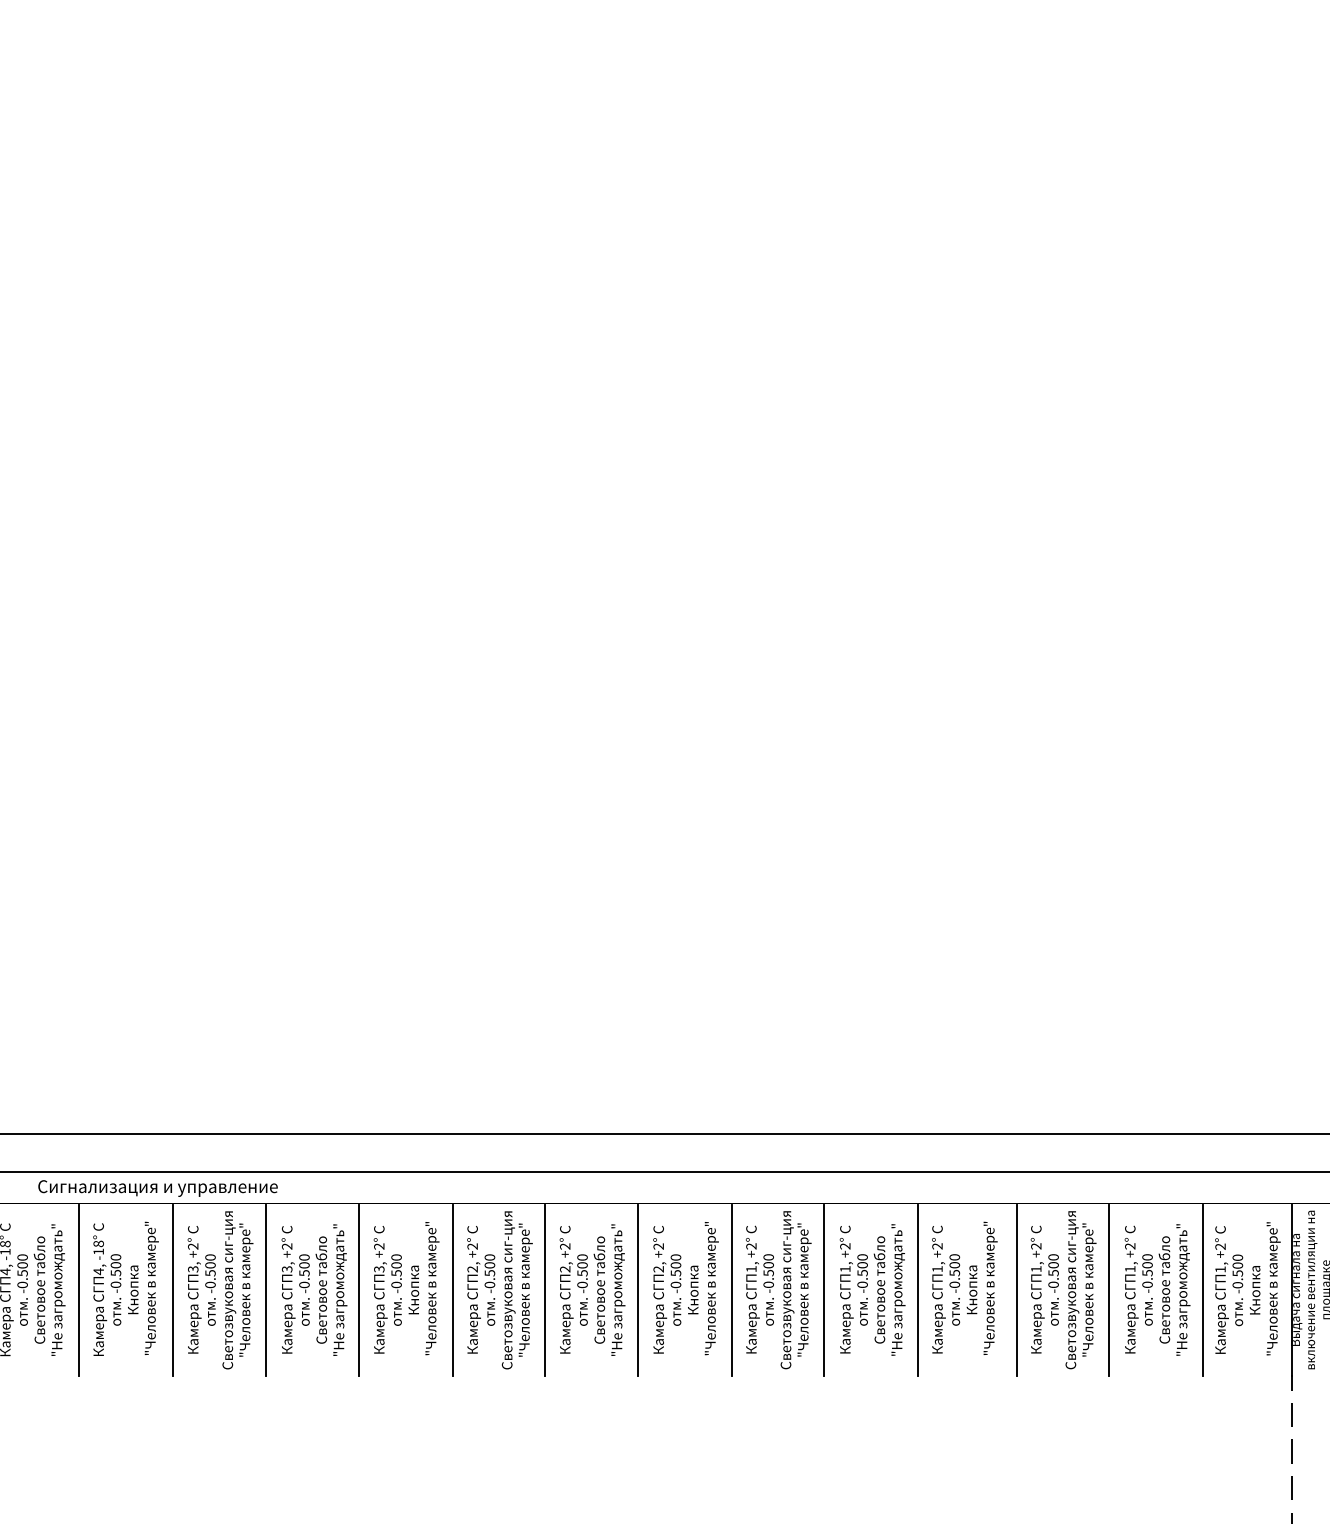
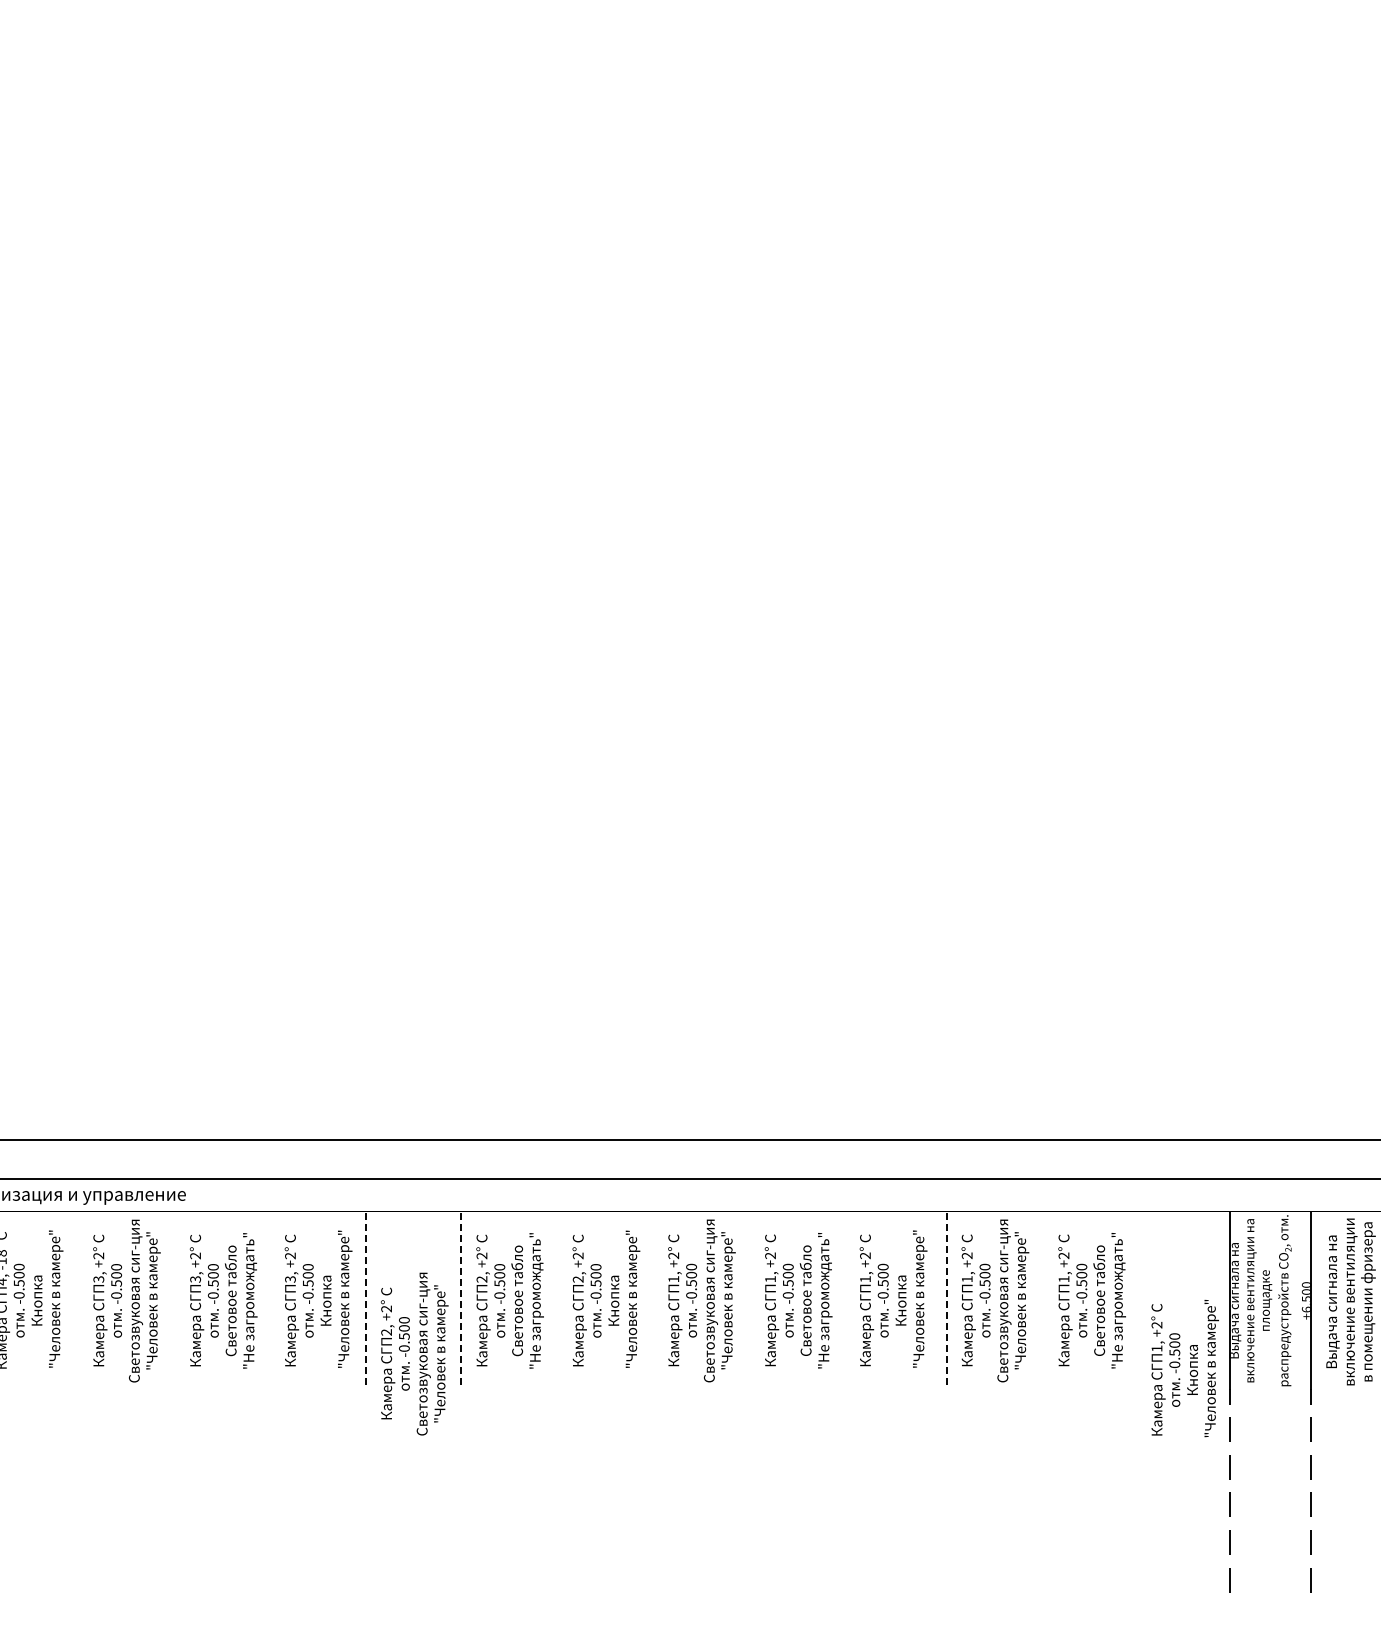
text: (1247, 1288) -> (1184, 1368), moved
line: (172, 1289) -> (77, 1300), removed
line: (265, 1289) -> (173, 1300), removed
line: (358, 1289) -> (269, 1300), removed
text: (499, 1289) -> (414, 1353), moved
line: (638, 1289) -> (557, 1300), removed
line: (731, 1289) -> (653, 1300), removed
line: (823, 1289) -> (748, 1300), removed
line: (918, 1289) -> (845, 1300), removed
line: (1109, 1289) -> (1042, 1300), removed
line: (1202, 1289) -> (1138, 1300), removed
line: (453, 1290) -> (366, 1301), solid -> dashed
line: (545, 1290) -> (461, 1301), solid -> dashed
line: (1016, 1290) -> (946, 1301), solid -> dashed

